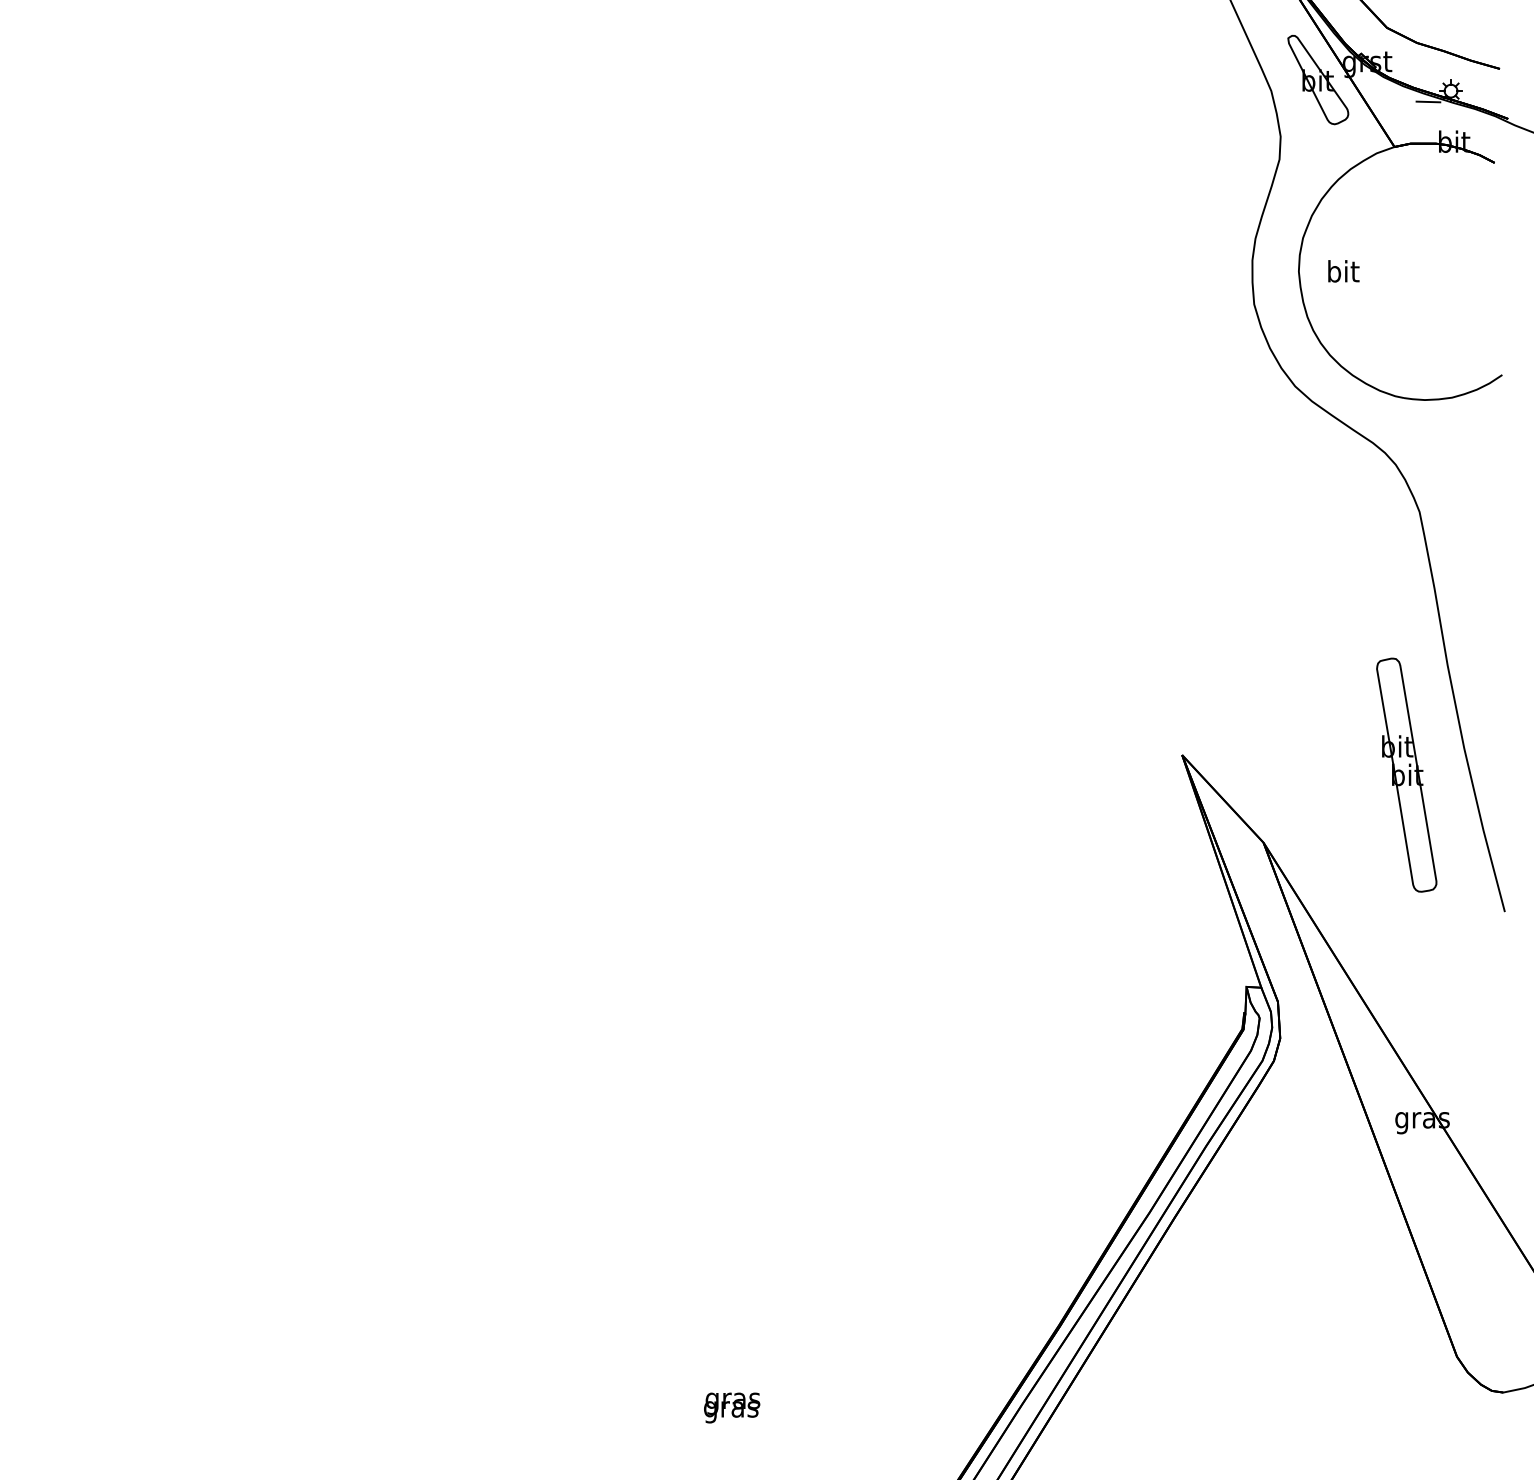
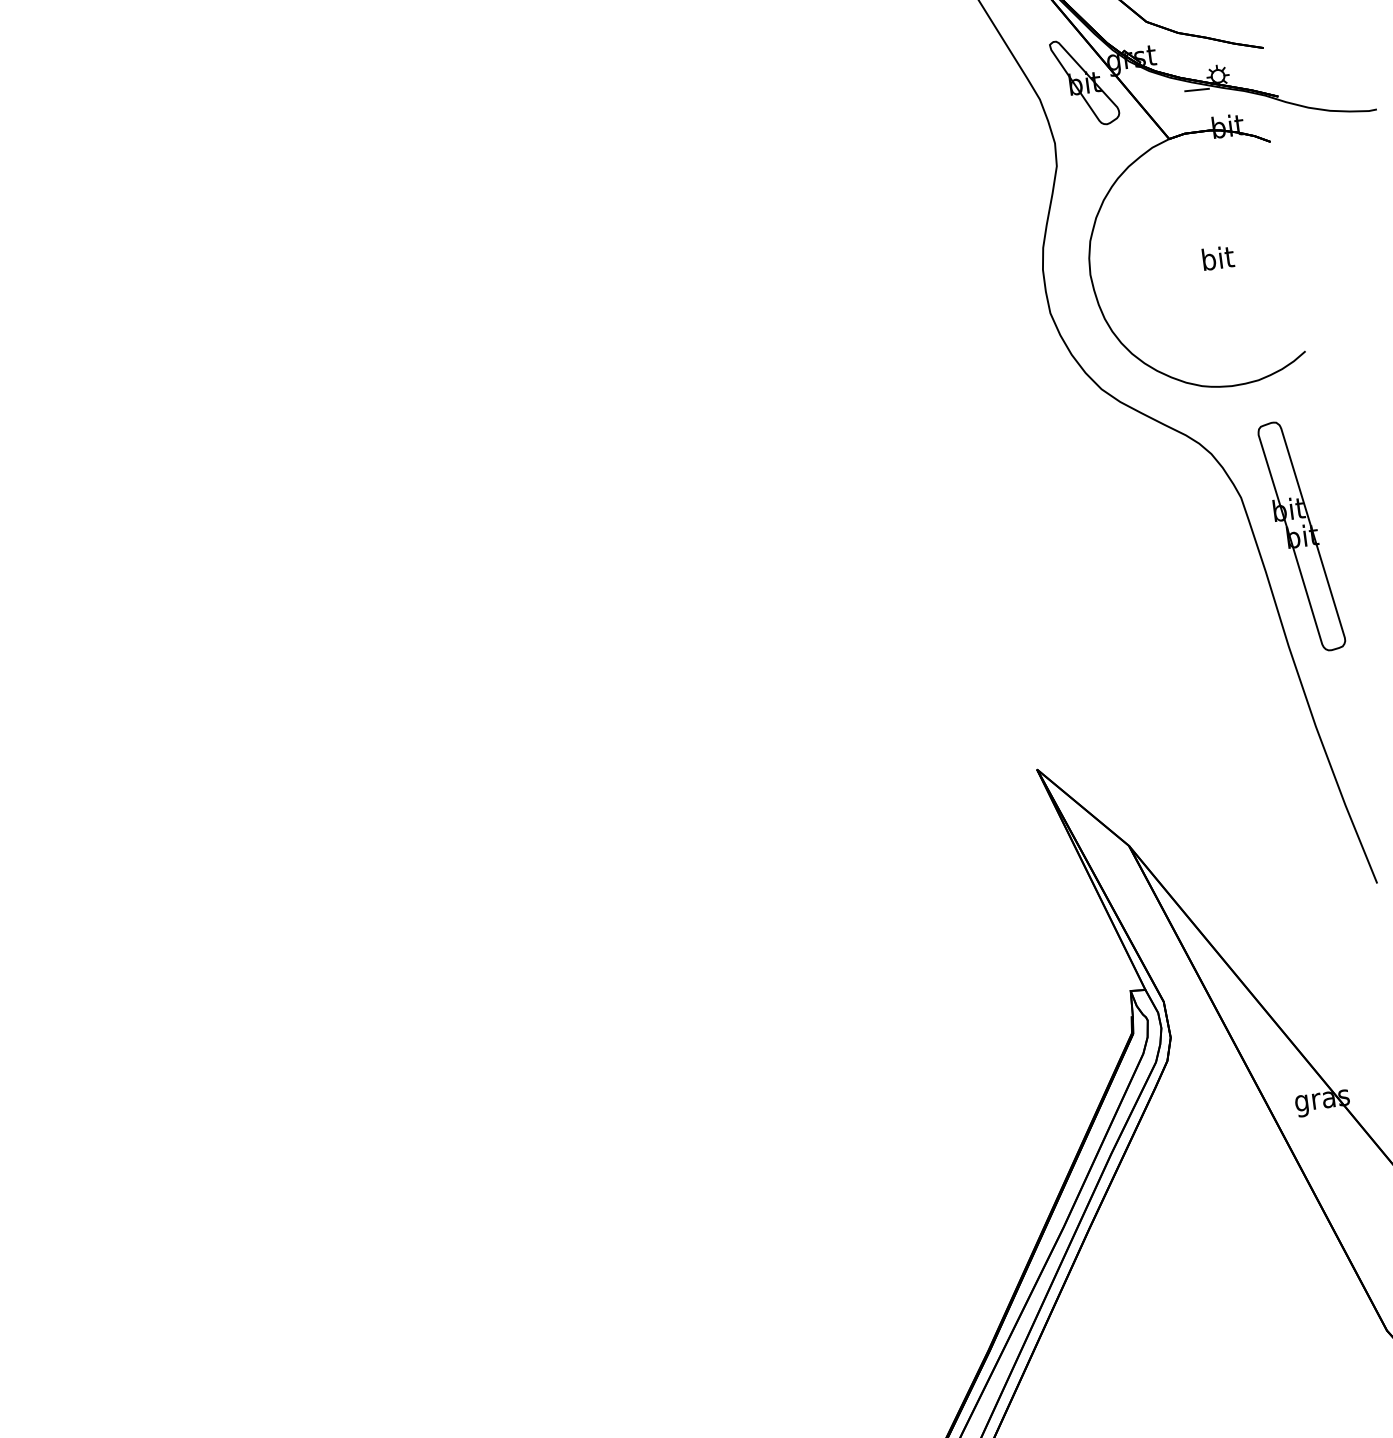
text: (1343, 271) -> (1217, 258), moved
part: (1406, 774) -> (1301, 535), moved

